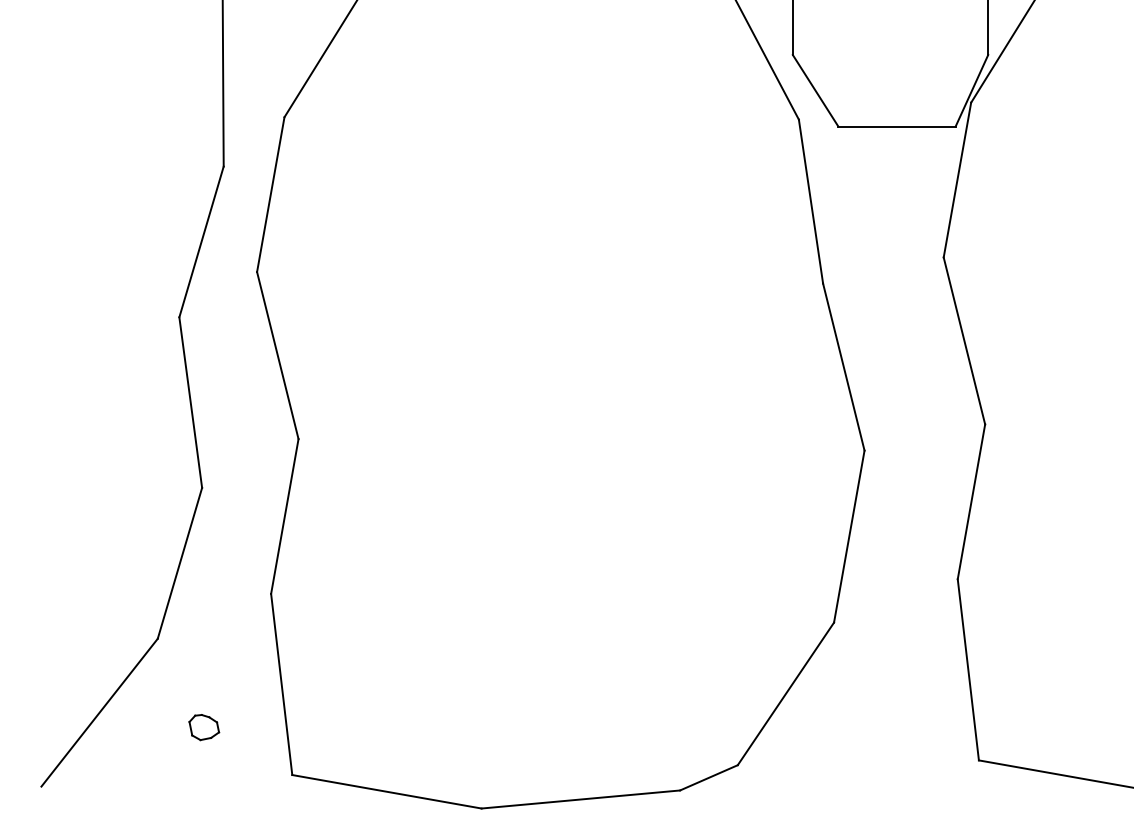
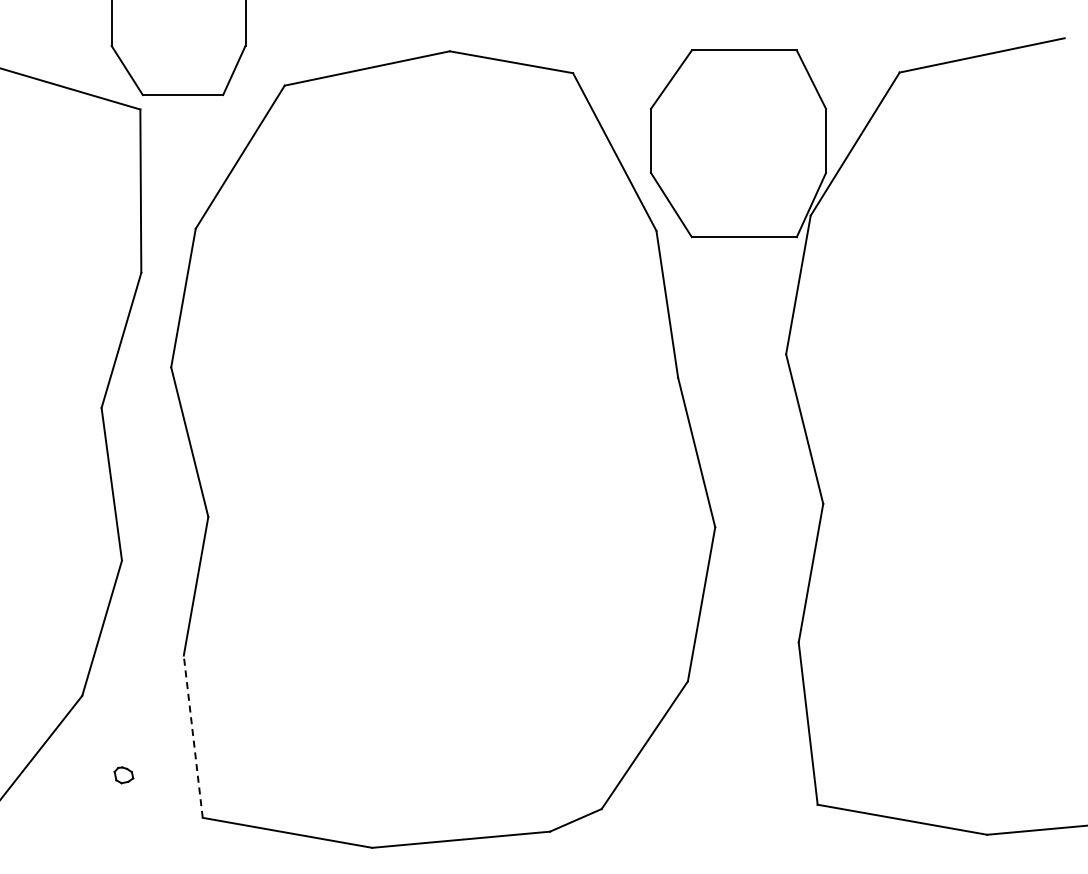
line: (281, 684) -> (193, 736), solid -> dashed
part: (203, 727) -> (123, 775), size x0.7

